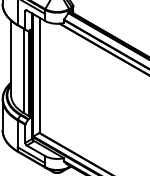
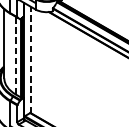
line: (23, 70) -> (15, 55), solid -> dashed
line: (39, 75) -> (30, 59), solid -> dashed

